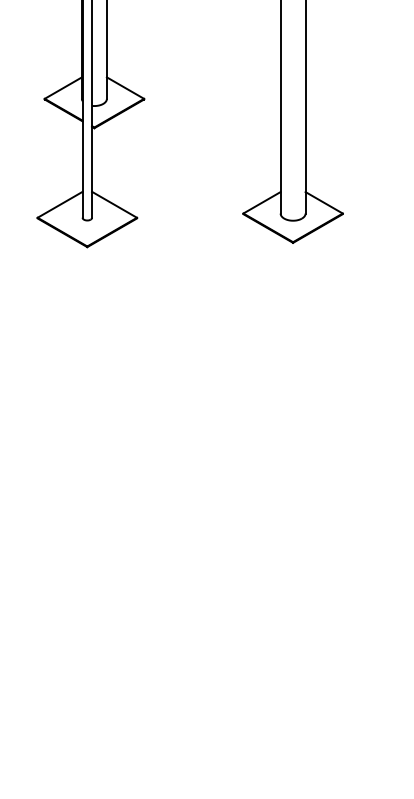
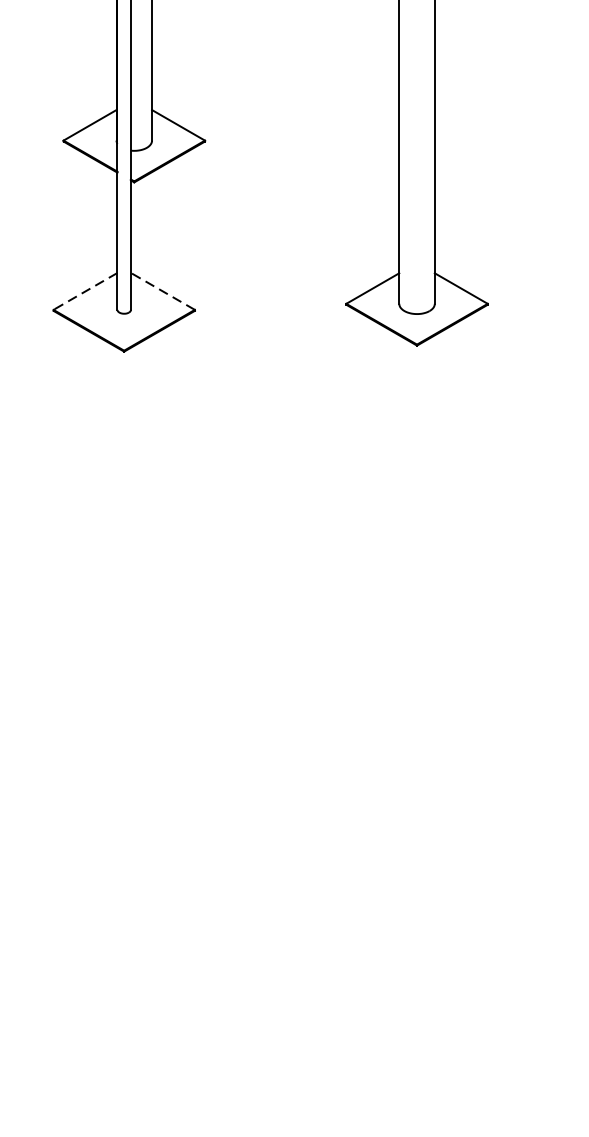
line: (60, 204) -> (86, 290), solid -> dashed
line: (114, 204) -> (162, 290), solid -> dashed

